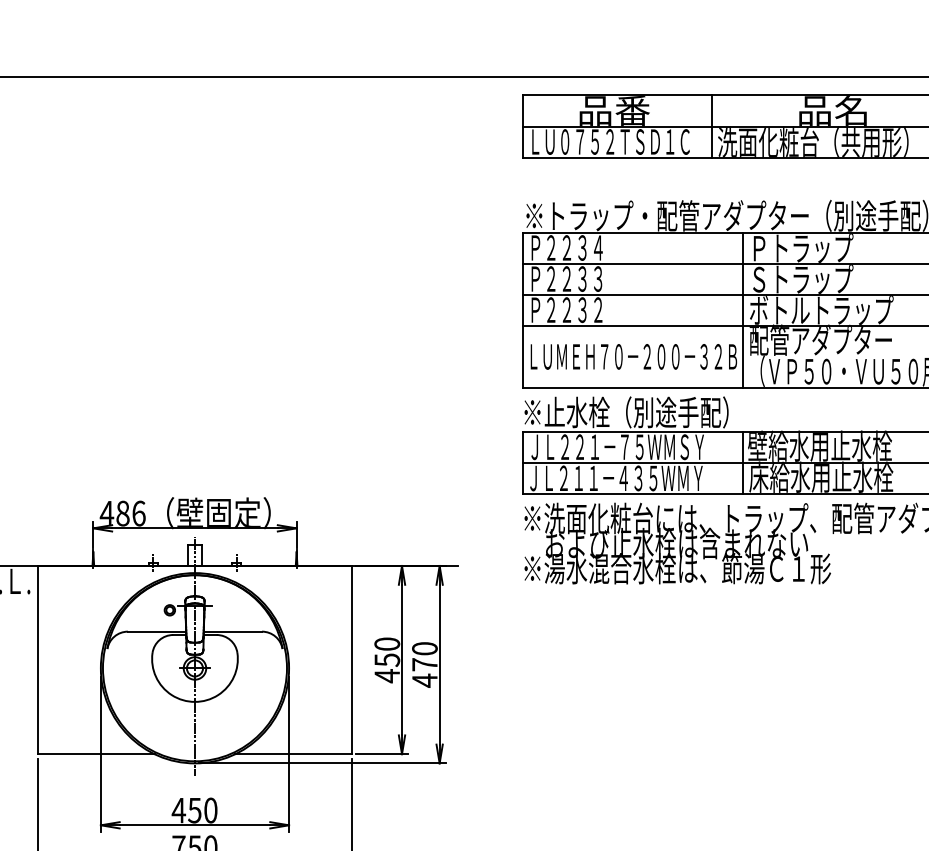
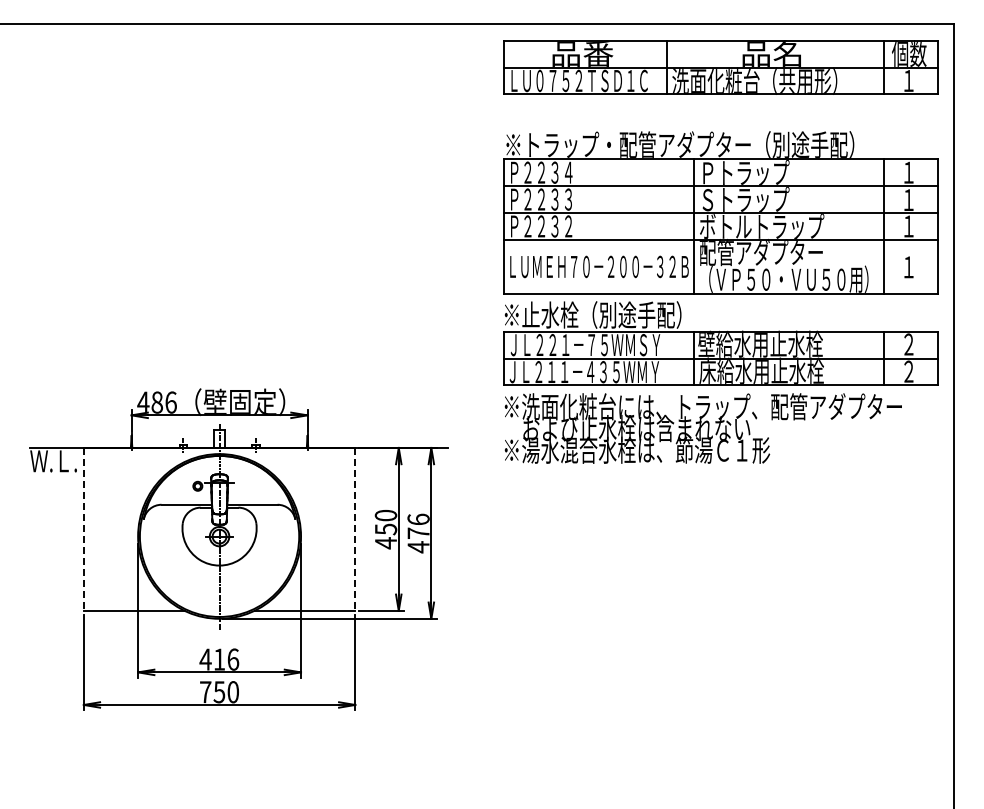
text: (424, 648) -> (418, 519), 470 -> 476
line: (37, 660) -> (83, 529), solid -> dashed
line: (352, 660) -> (355, 529), solid -> dashed
text: (202, 810) -> (226, 659), 450 -> 416

